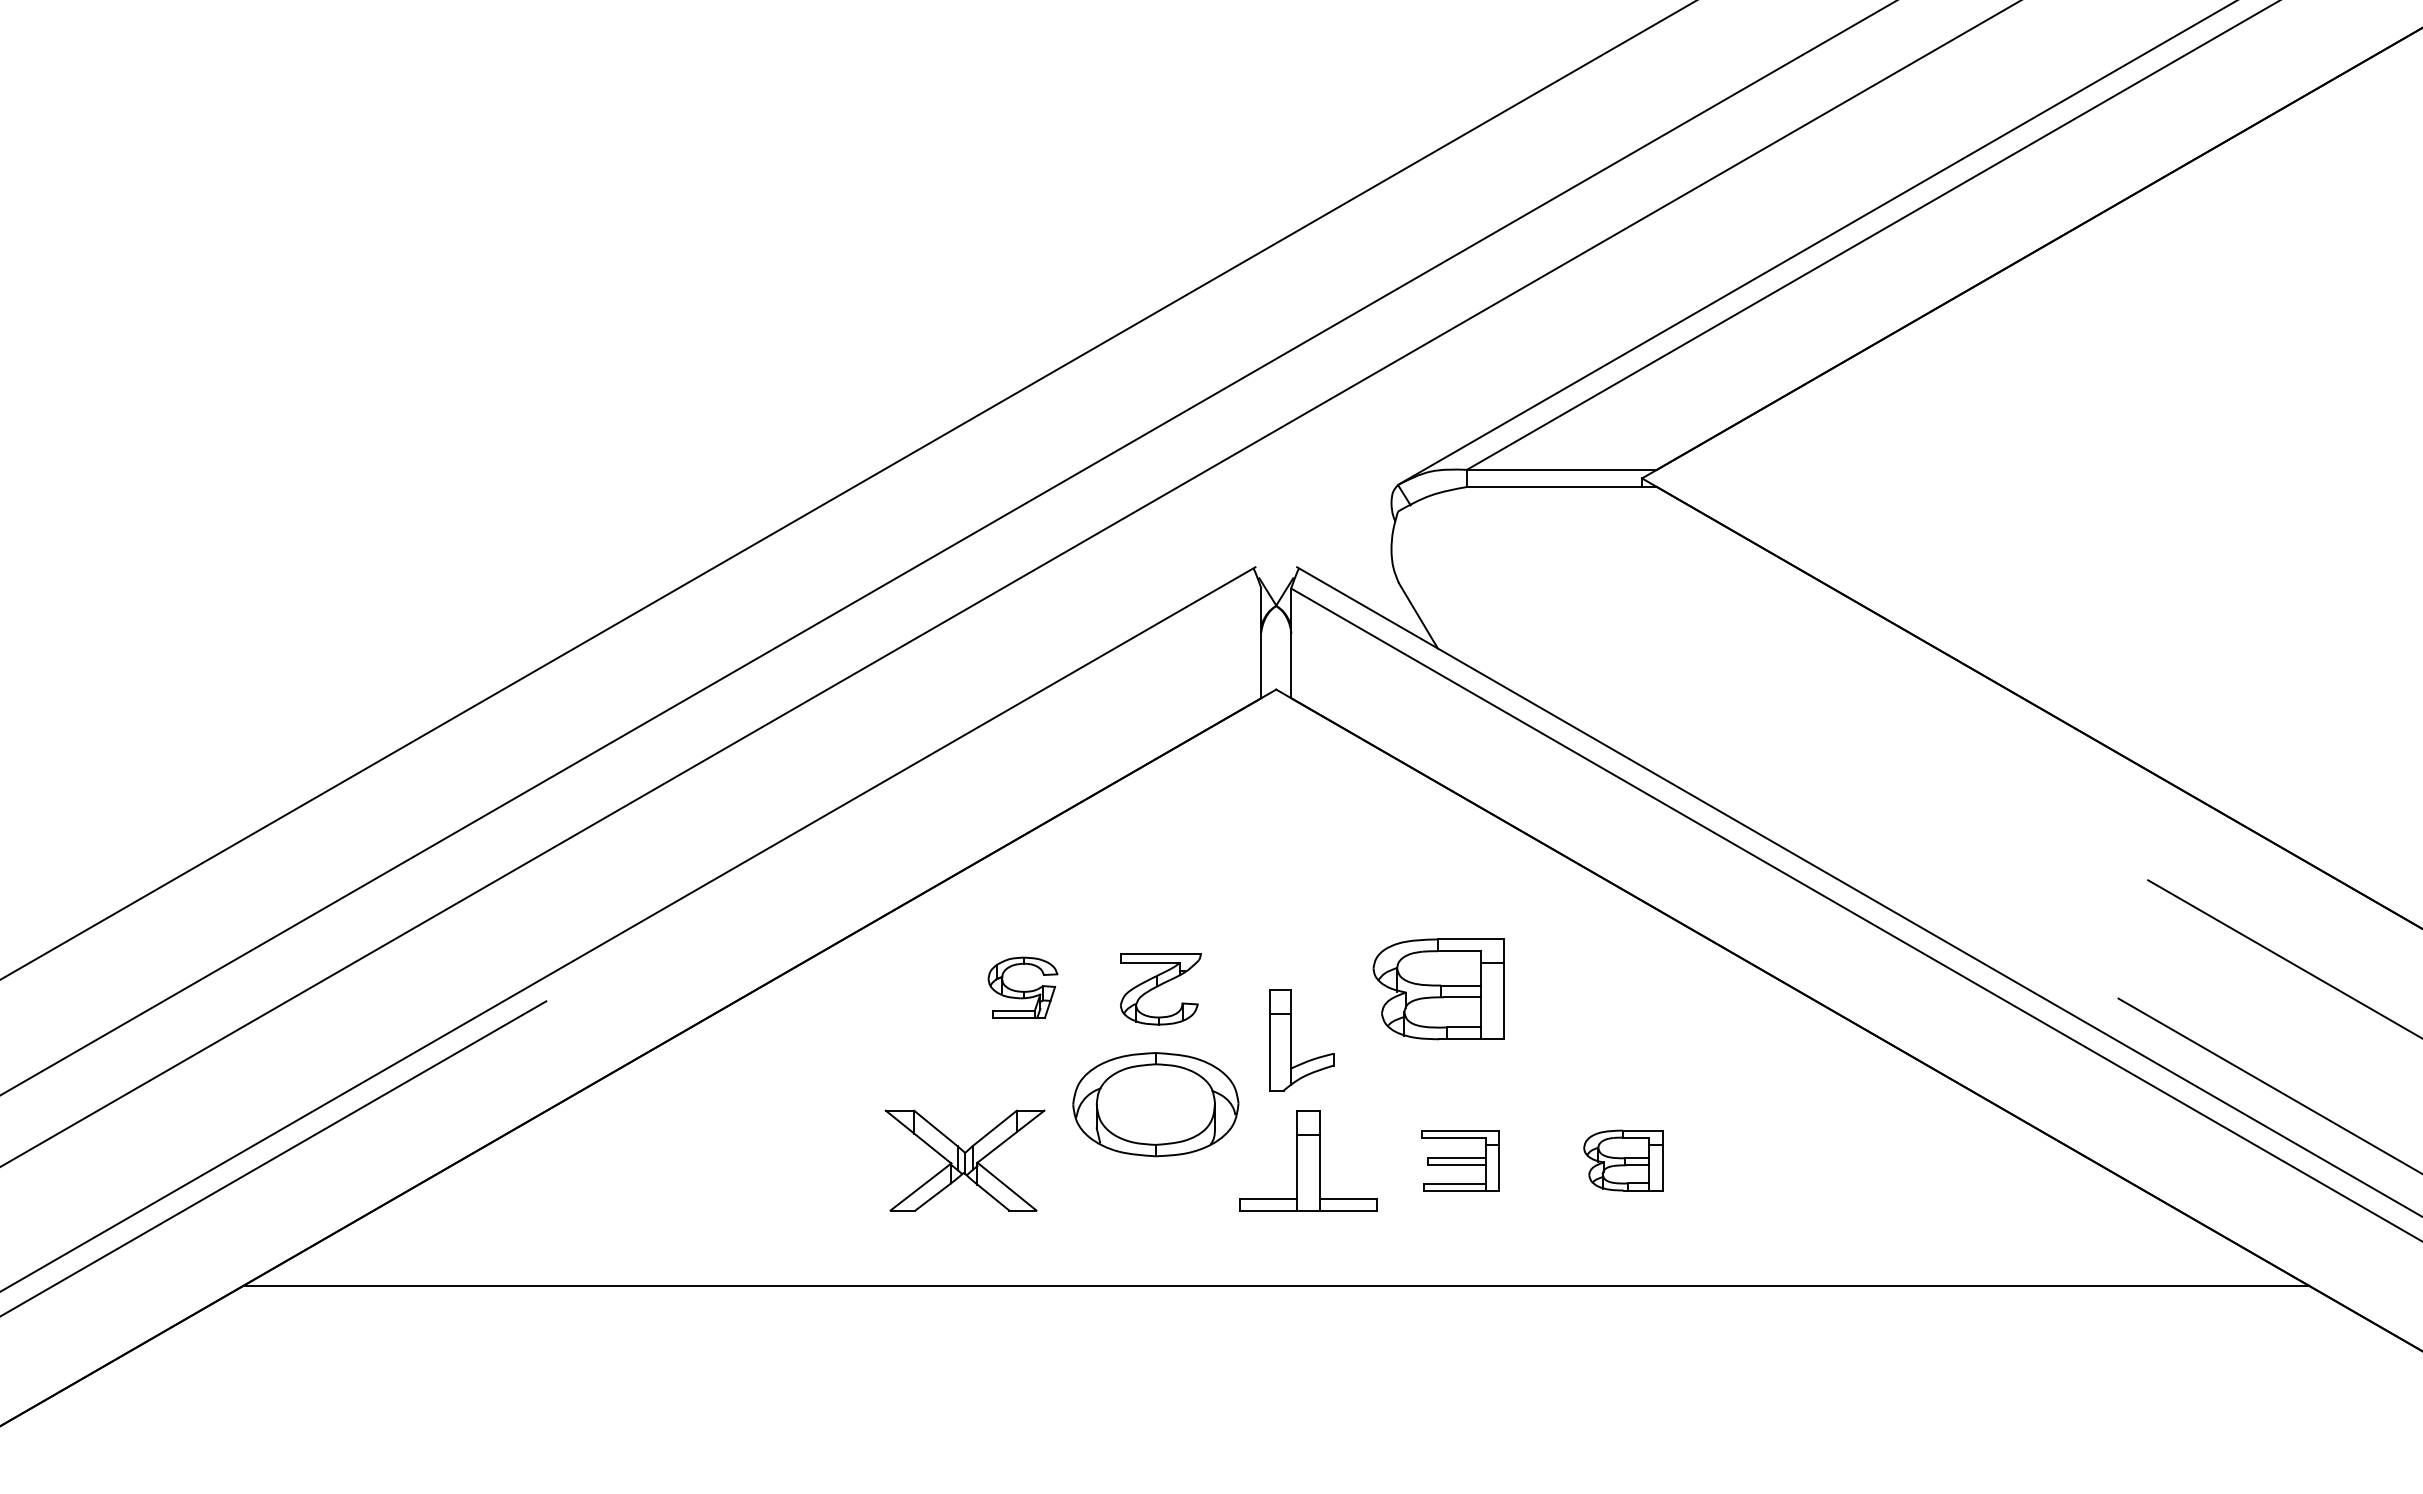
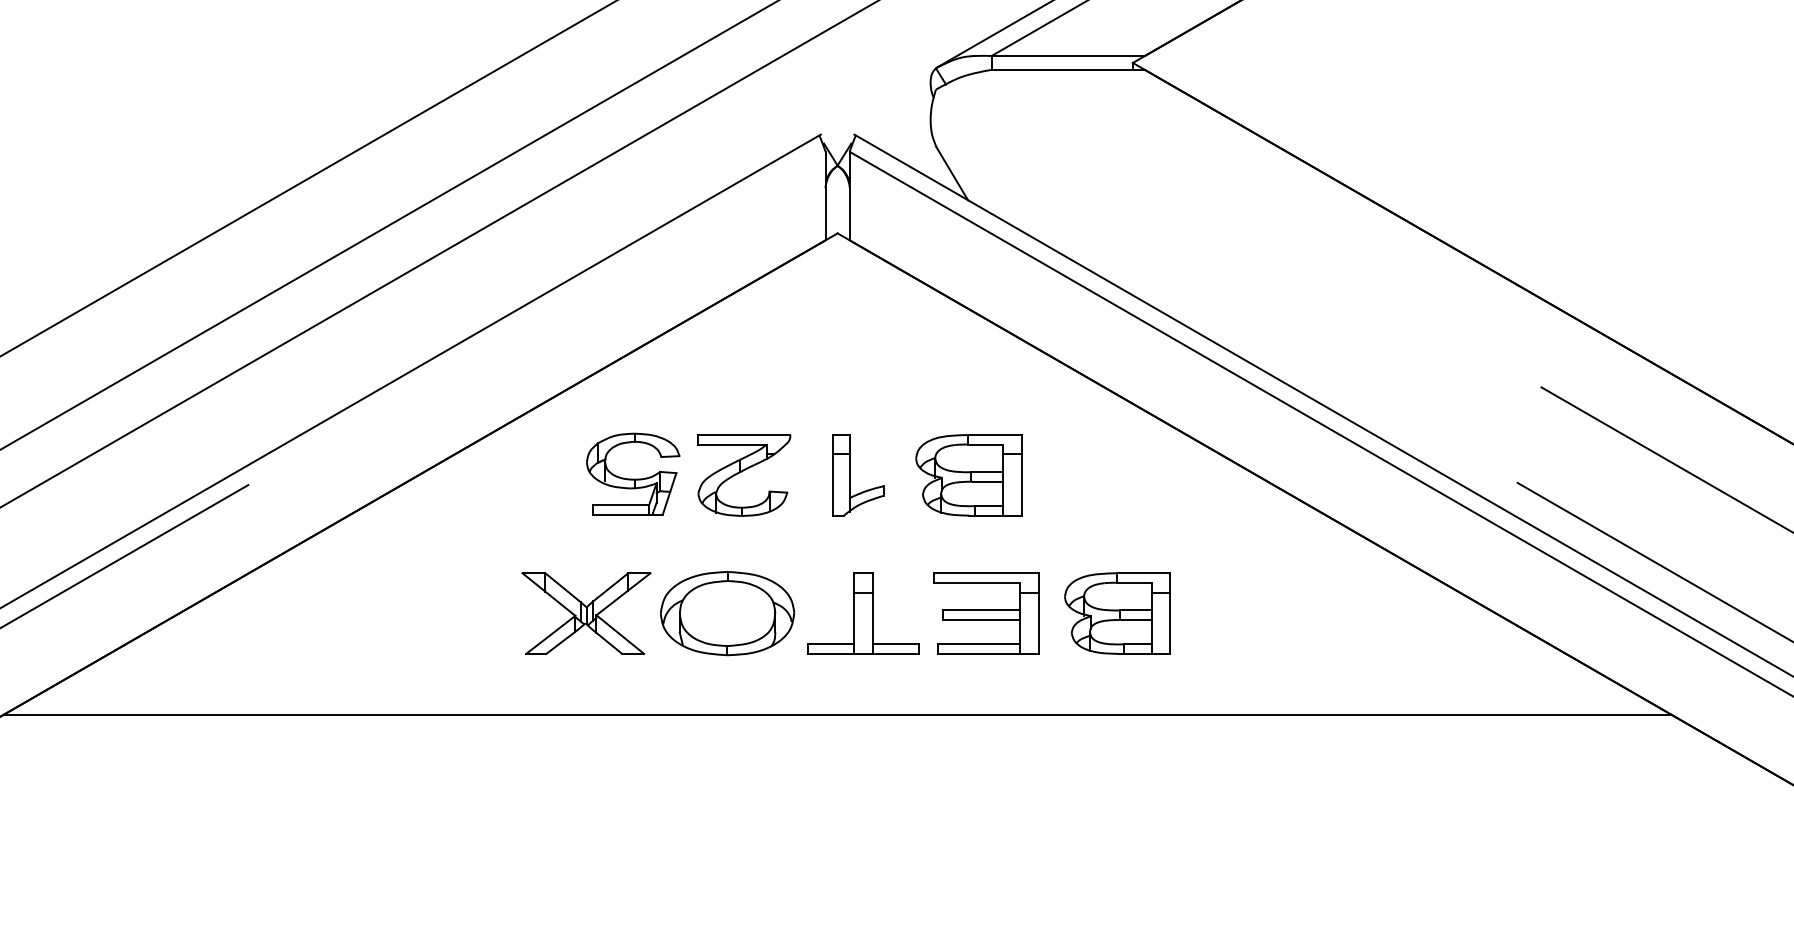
part: (1022, 987) -> (632, 473), size x1.67
part: (1160, 989) -> (744, 475), size x1.43
part: (1291, 1040) -> (849, 475), moved
part: (1155, 1104) -> (727, 613), moved
part: (1460, 1160) -> (986, 613), size x1.67
part: (1623, 1160) -> (1117, 613), size x1.67

